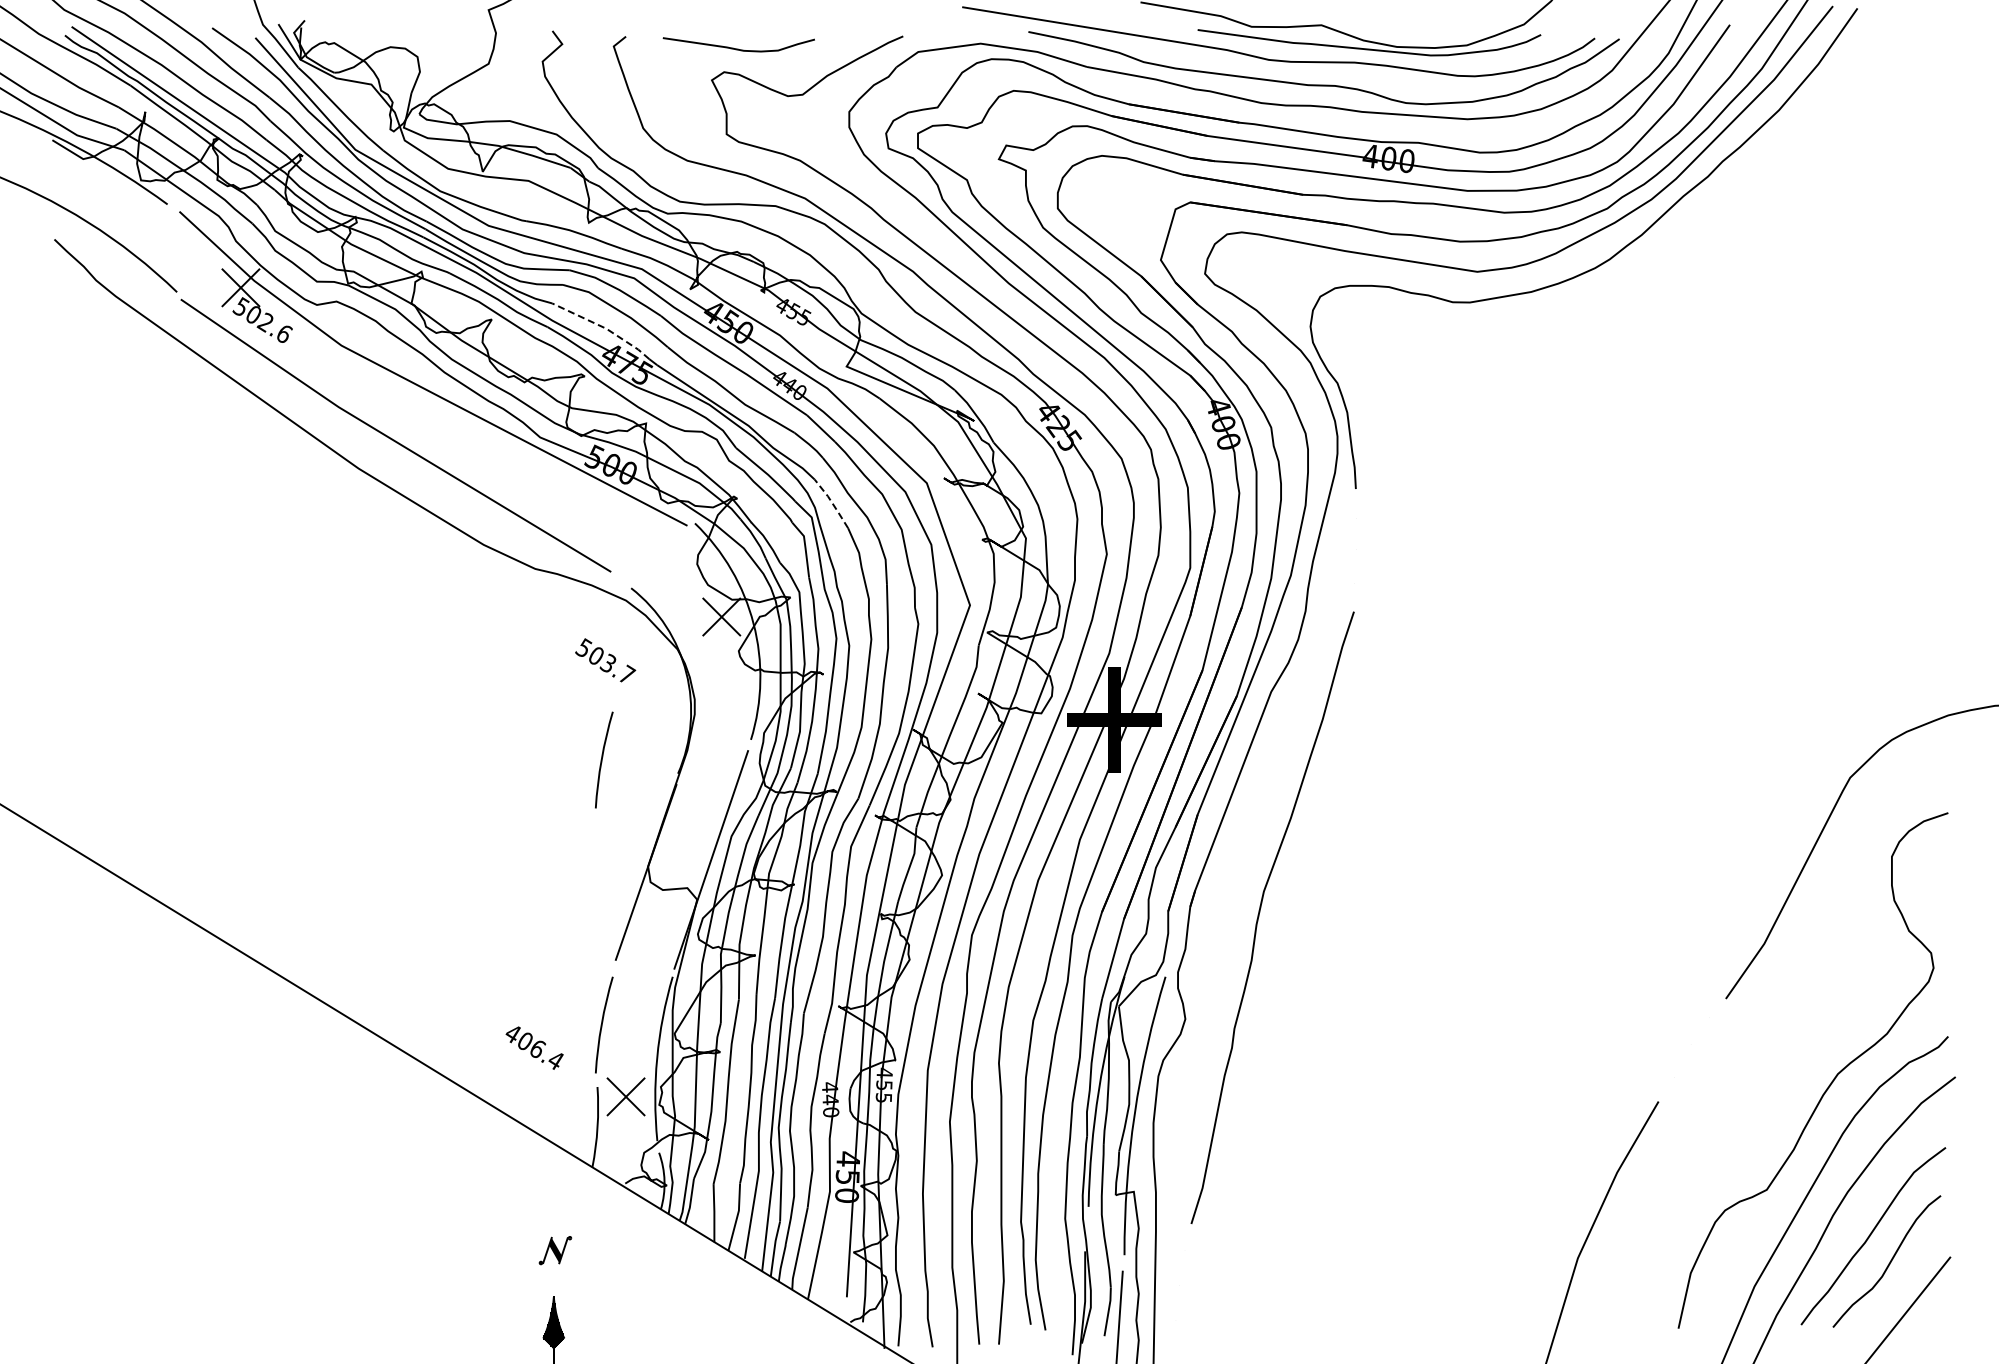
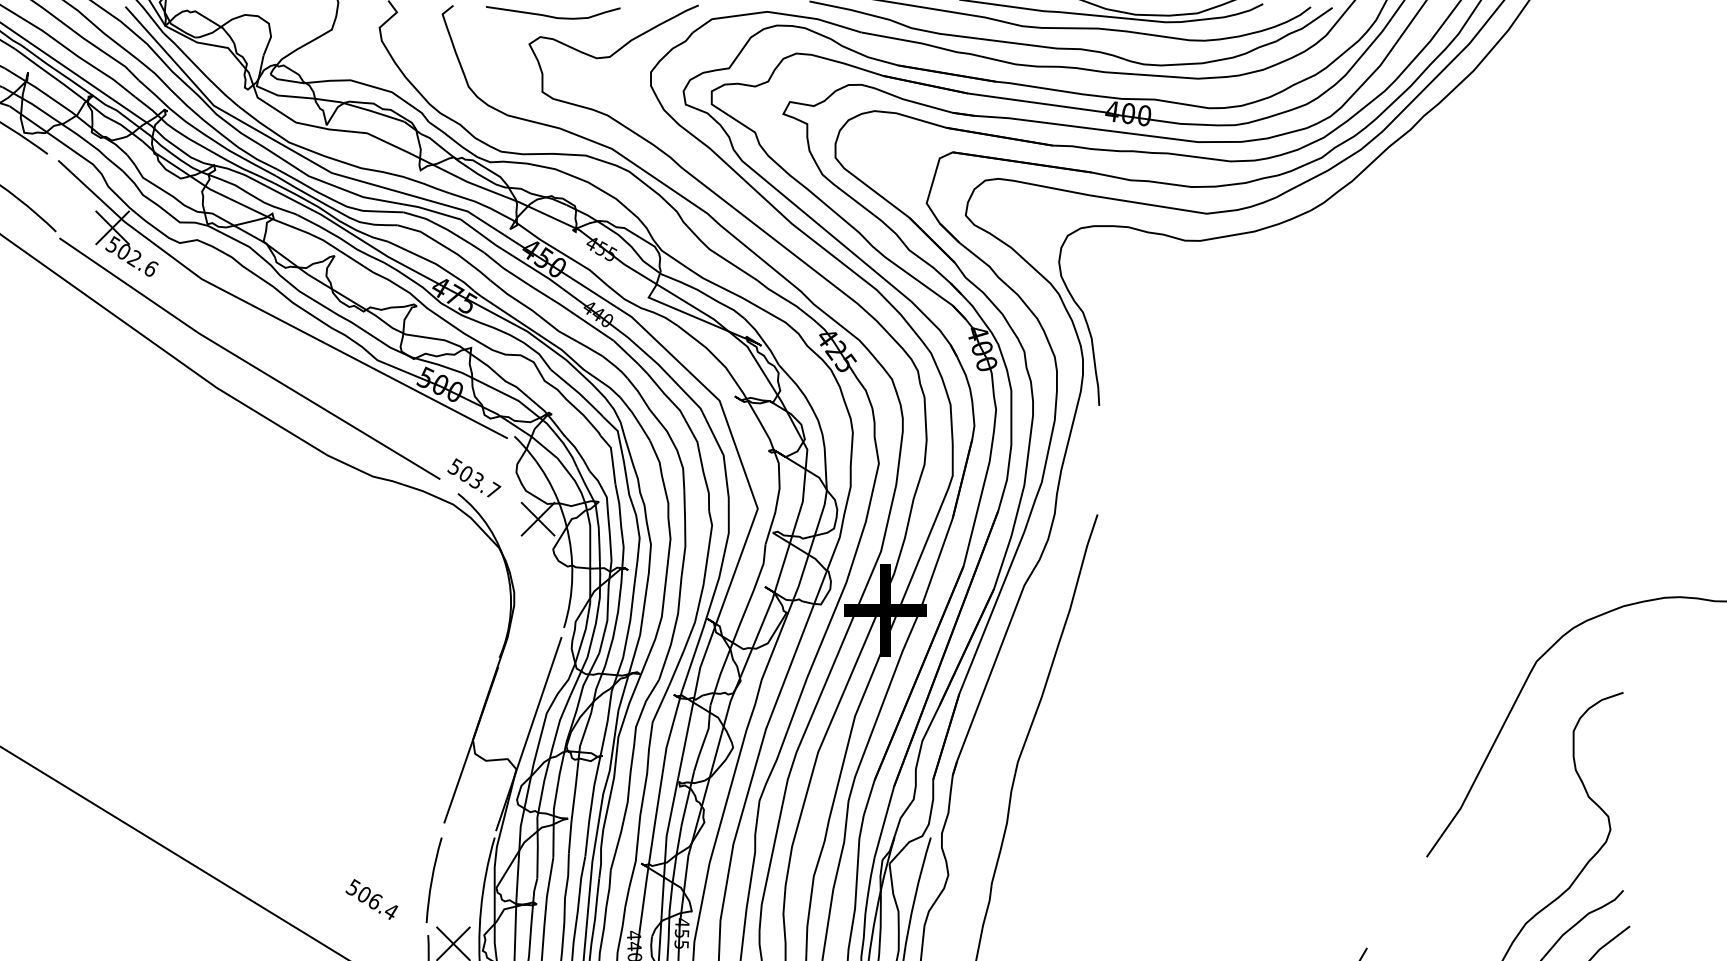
line: (604, 327) -> (434, 263), dashed -> solid
line: (832, 502) -> (636, 417), dashed -> solid
text: (605, 660) -> (474, 478), moved
arc: (602, 759) -> (432, 645), removed
text: (512, 1033) -> (352, 887), 406.4 -> 506.4

